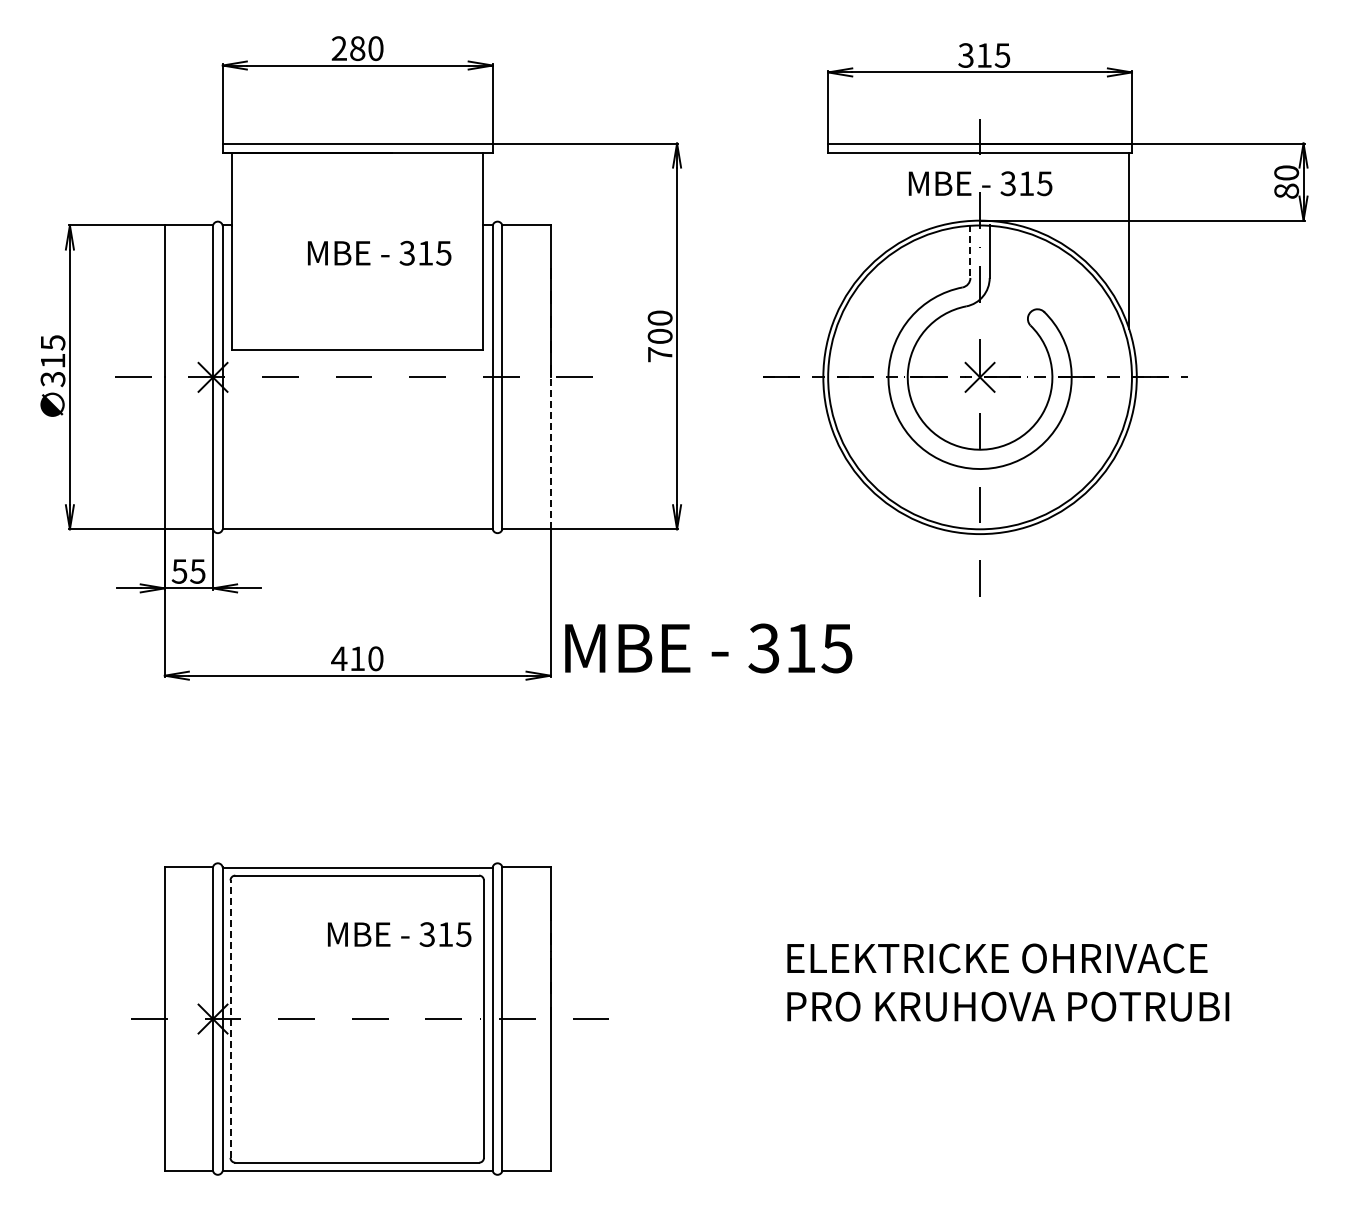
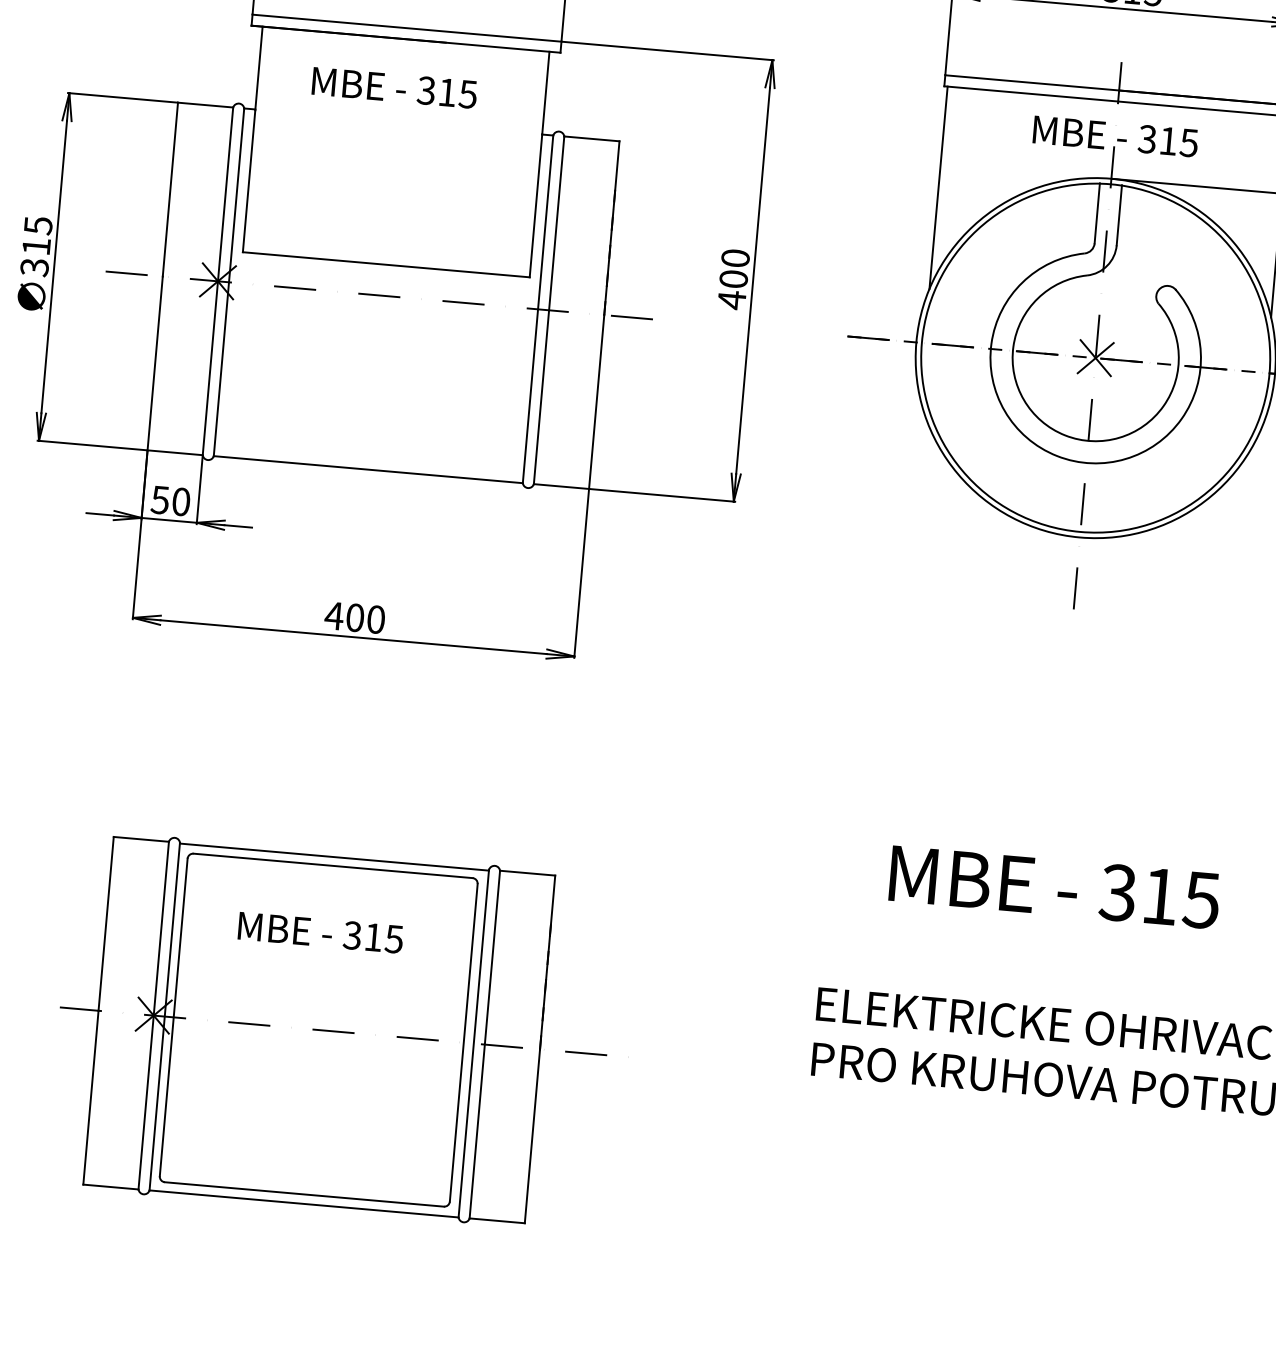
line: (830, 241) -> (938, 187), added
text: (379, 252) -> (394, 87), moved
line: (970, 252) -> (1097, 214), dashed -> solid
text: (660, 354) -> (732, 299), 700 -> 400
line: (550, 453) -> (596, 402), dashed -> solid
text: (197, 571) -> (180, 501), 55 -> 50
text: (708, 648) -> (1054, 887), moved
text: (357, 658) -> (355, 617), 410 -> 400
text: (399, 934) -> (320, 932), moved
line: (230, 1019) -> (173, 1017), dashed -> solid

